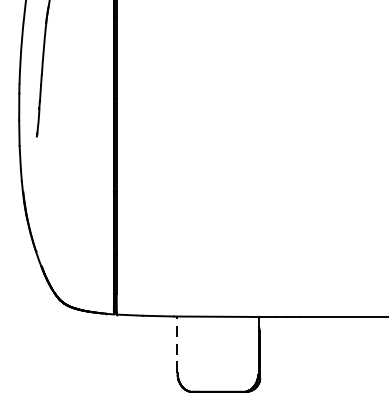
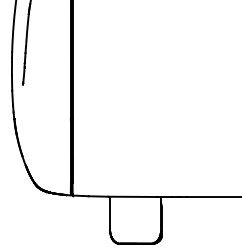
line: (177, 343) -> (110, 213), dashed -> solid

